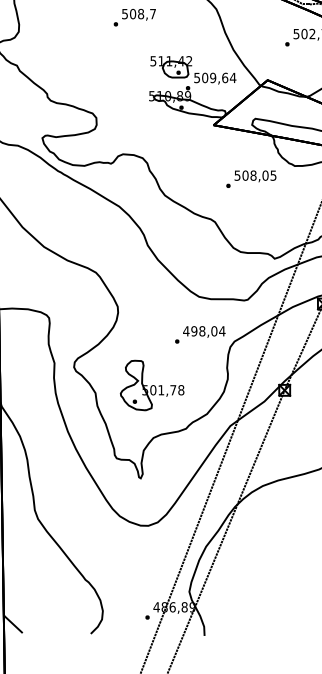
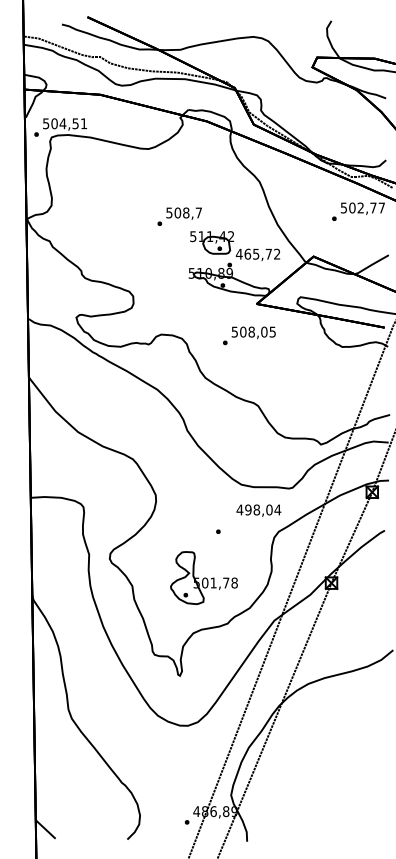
text: (134, 17) -> (179, 216), moved
text: (214, 77) -> (257, 253), 509,64 -> 465,72
text: (251, 178) -> (249, 335), moved
text: (203, 331) -> (258, 510), moved
part: (151, 385) -> (203, 578), moved

